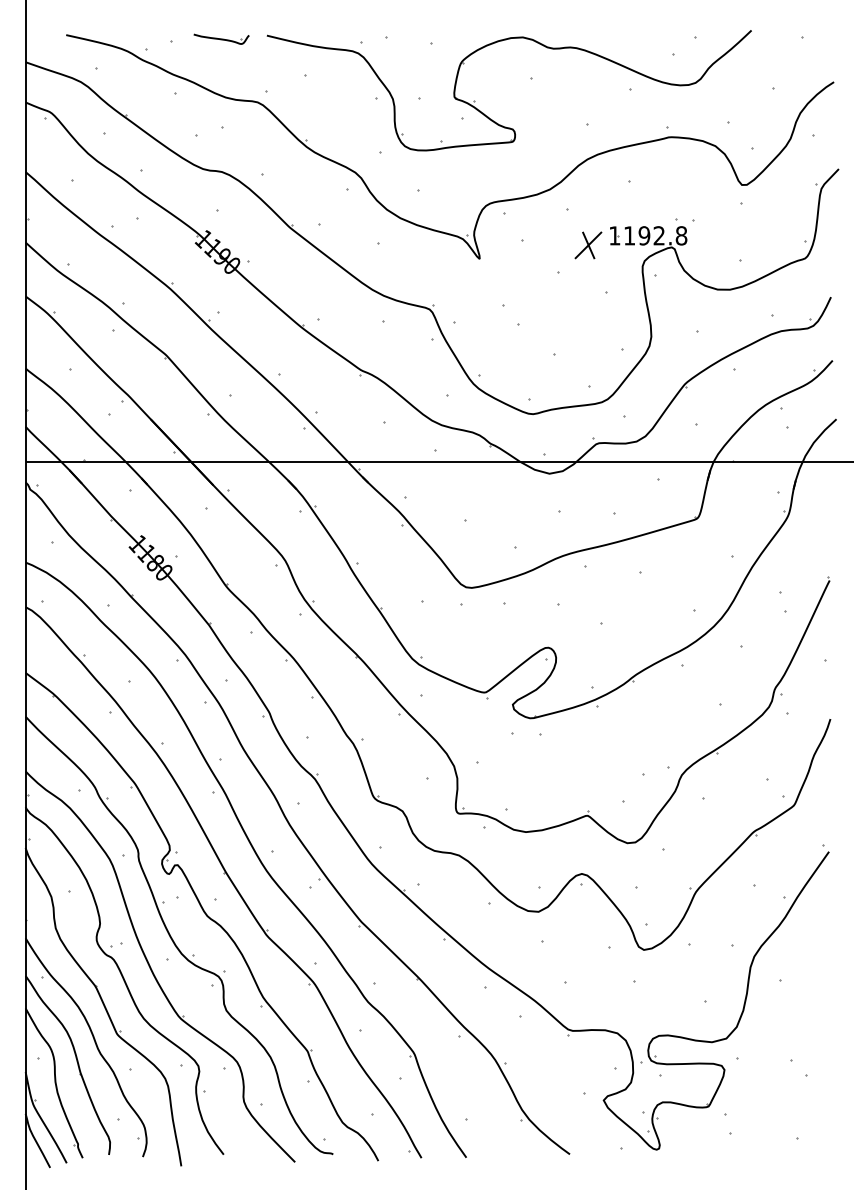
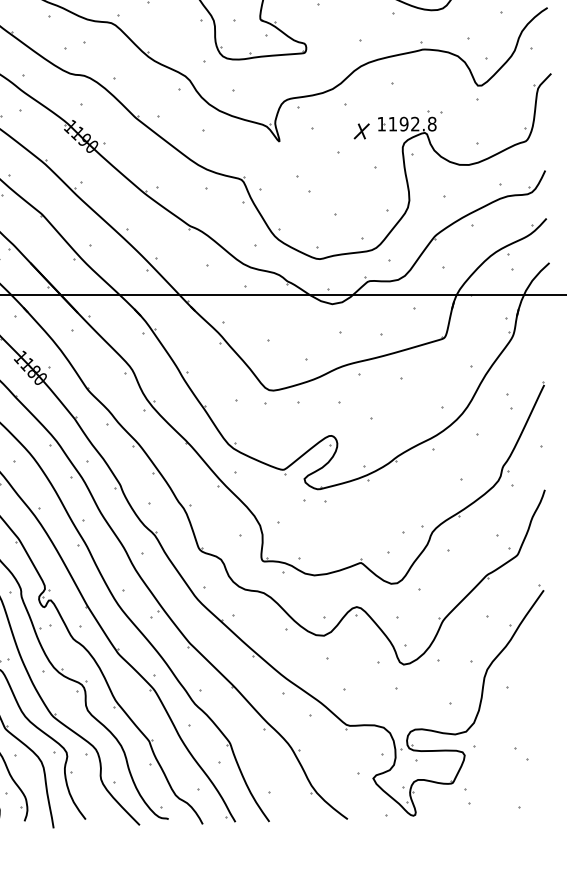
part: (588, 245) -> (361, 131), size x0.71

